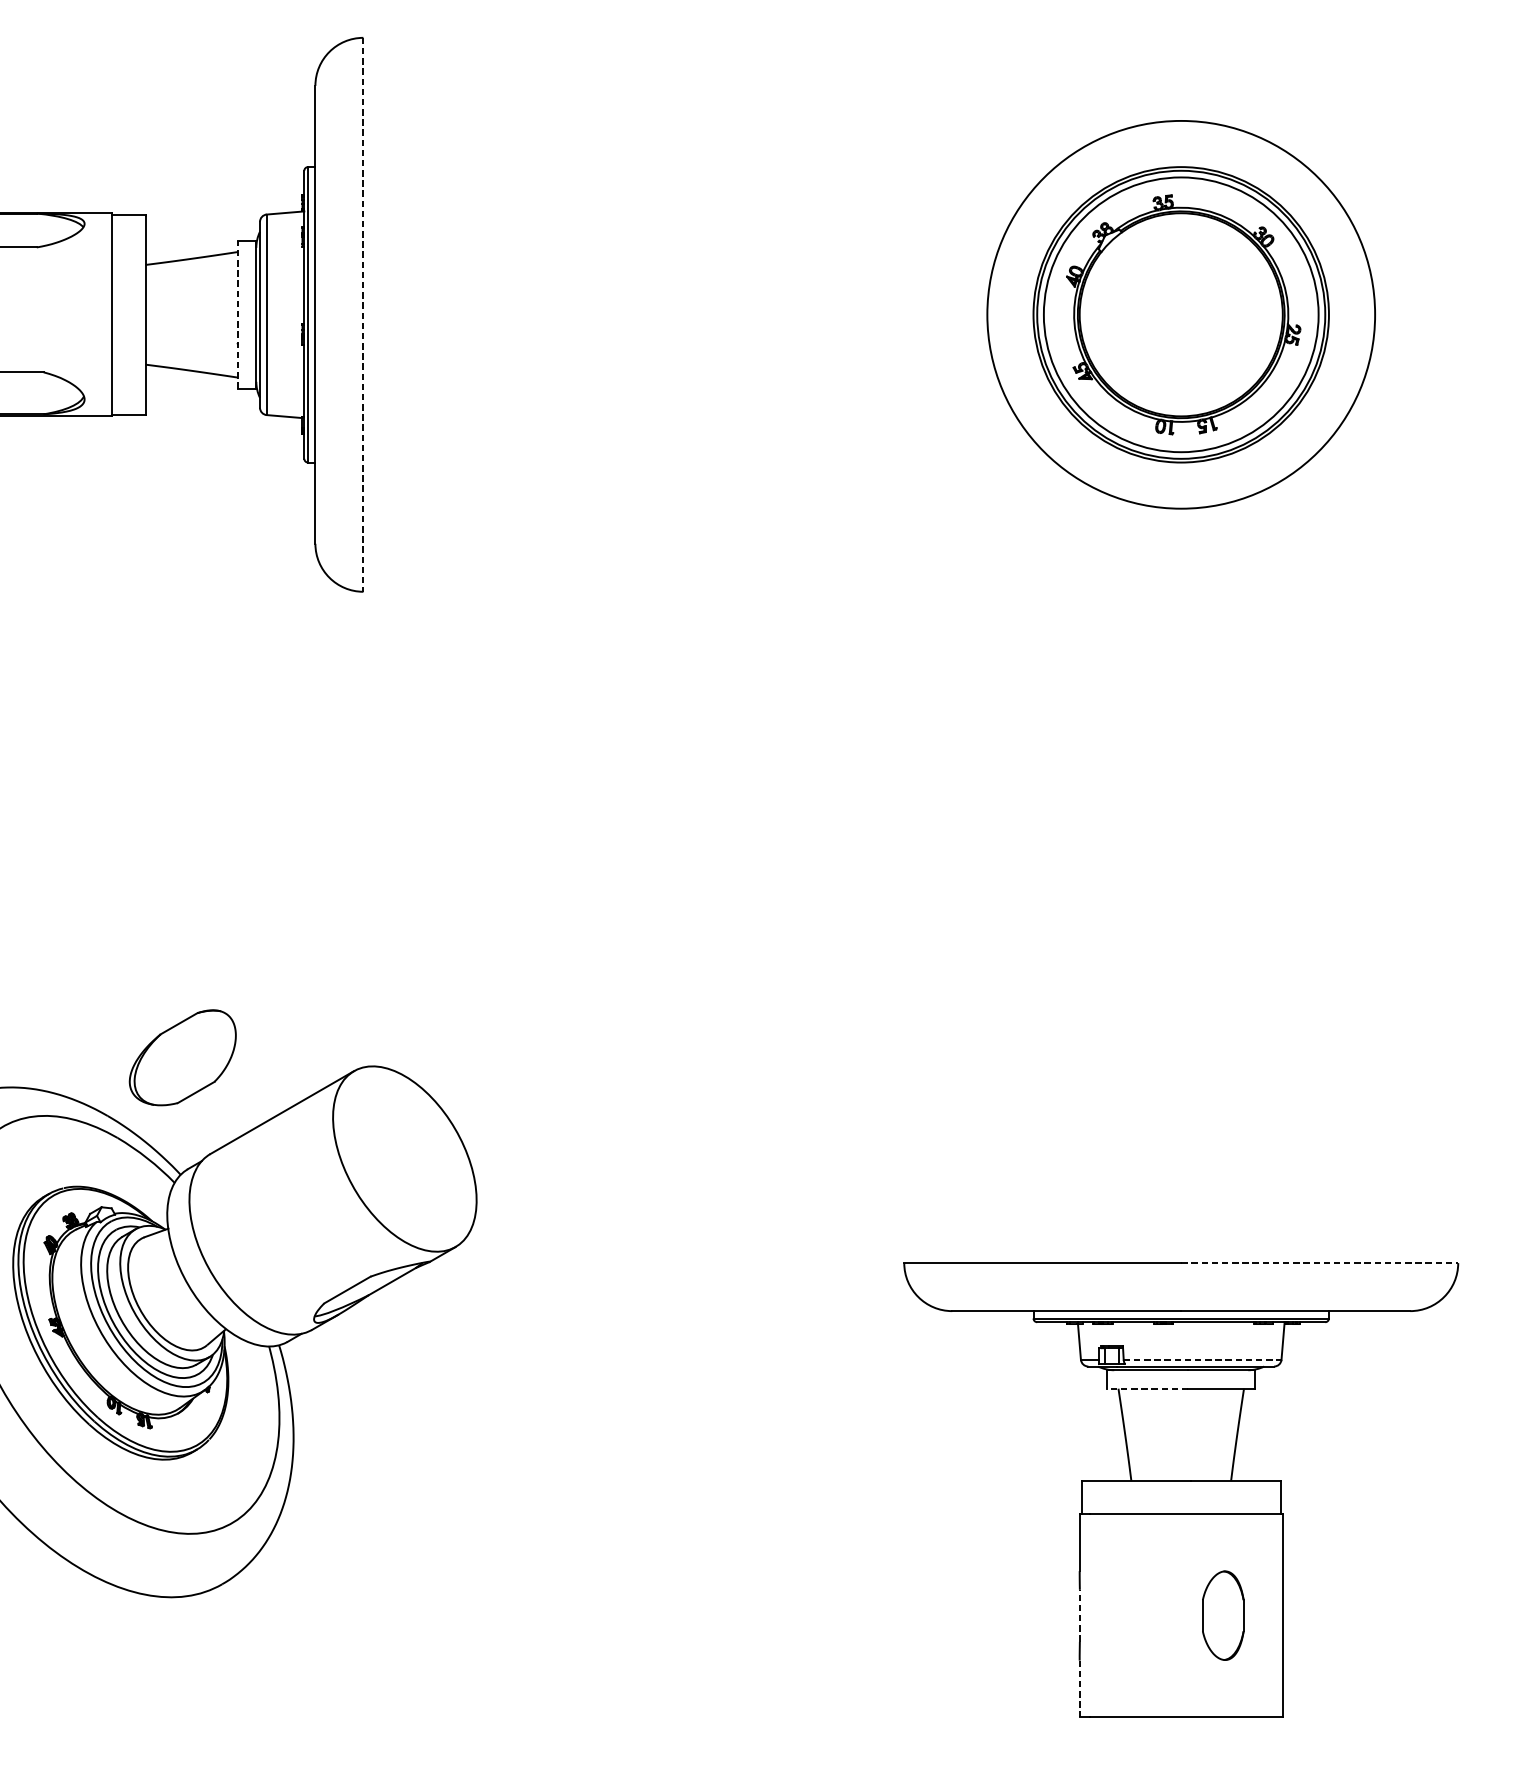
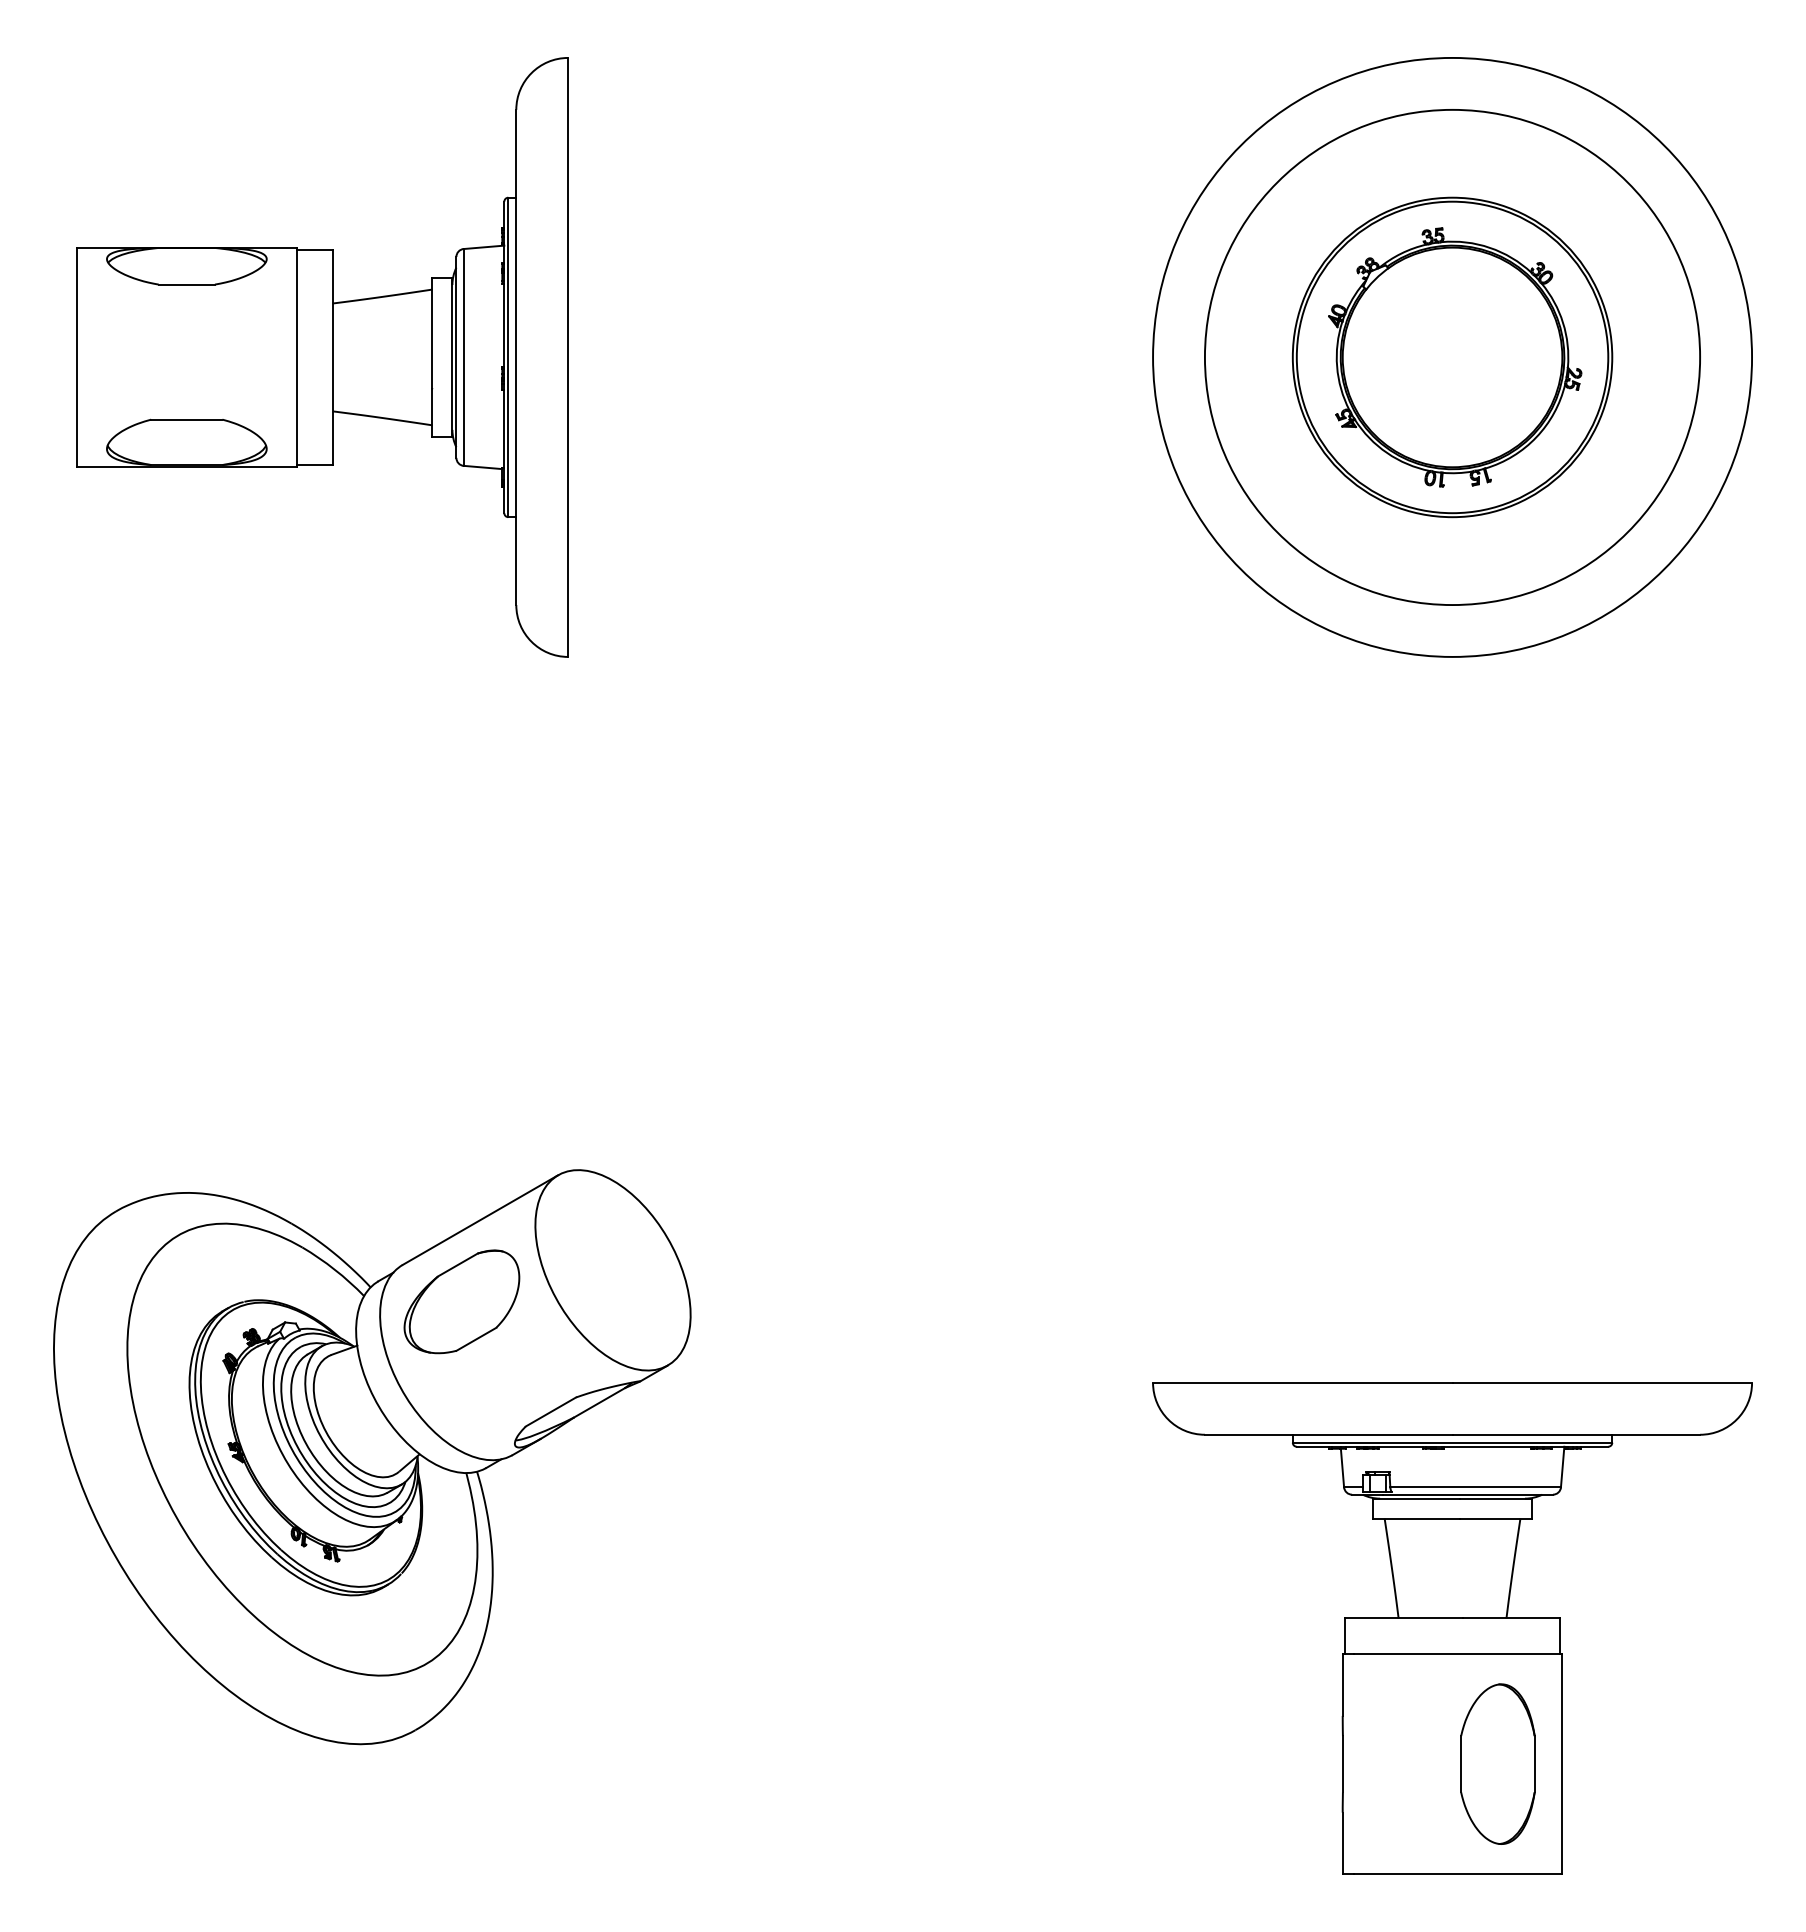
circle: (1181, 313) -> (1452, 356), size x1.43
line: (237, 314) -> (432, 357), dashed -> solid
line: (363, 314) -> (568, 357), dashed -> solid
circle: (1181, 314) -> (1452, 357), size x1.67
part: (182, 1057) -> (461, 1301), moved
line: (1319, 1262) -> (1602, 1382), dashed -> solid
line: (1203, 1359) -> (1476, 1487), dashed -> solid
line: (1147, 1388) -> (1416, 1518), dashed -> solid
line: (1079, 1615) -> (1342, 1763), dashed -> solid
part: (1222, 1615) -> (1497, 1763), size x1.67
line: (1079, 1689) -> (1342, 1843), dashed -> solid

